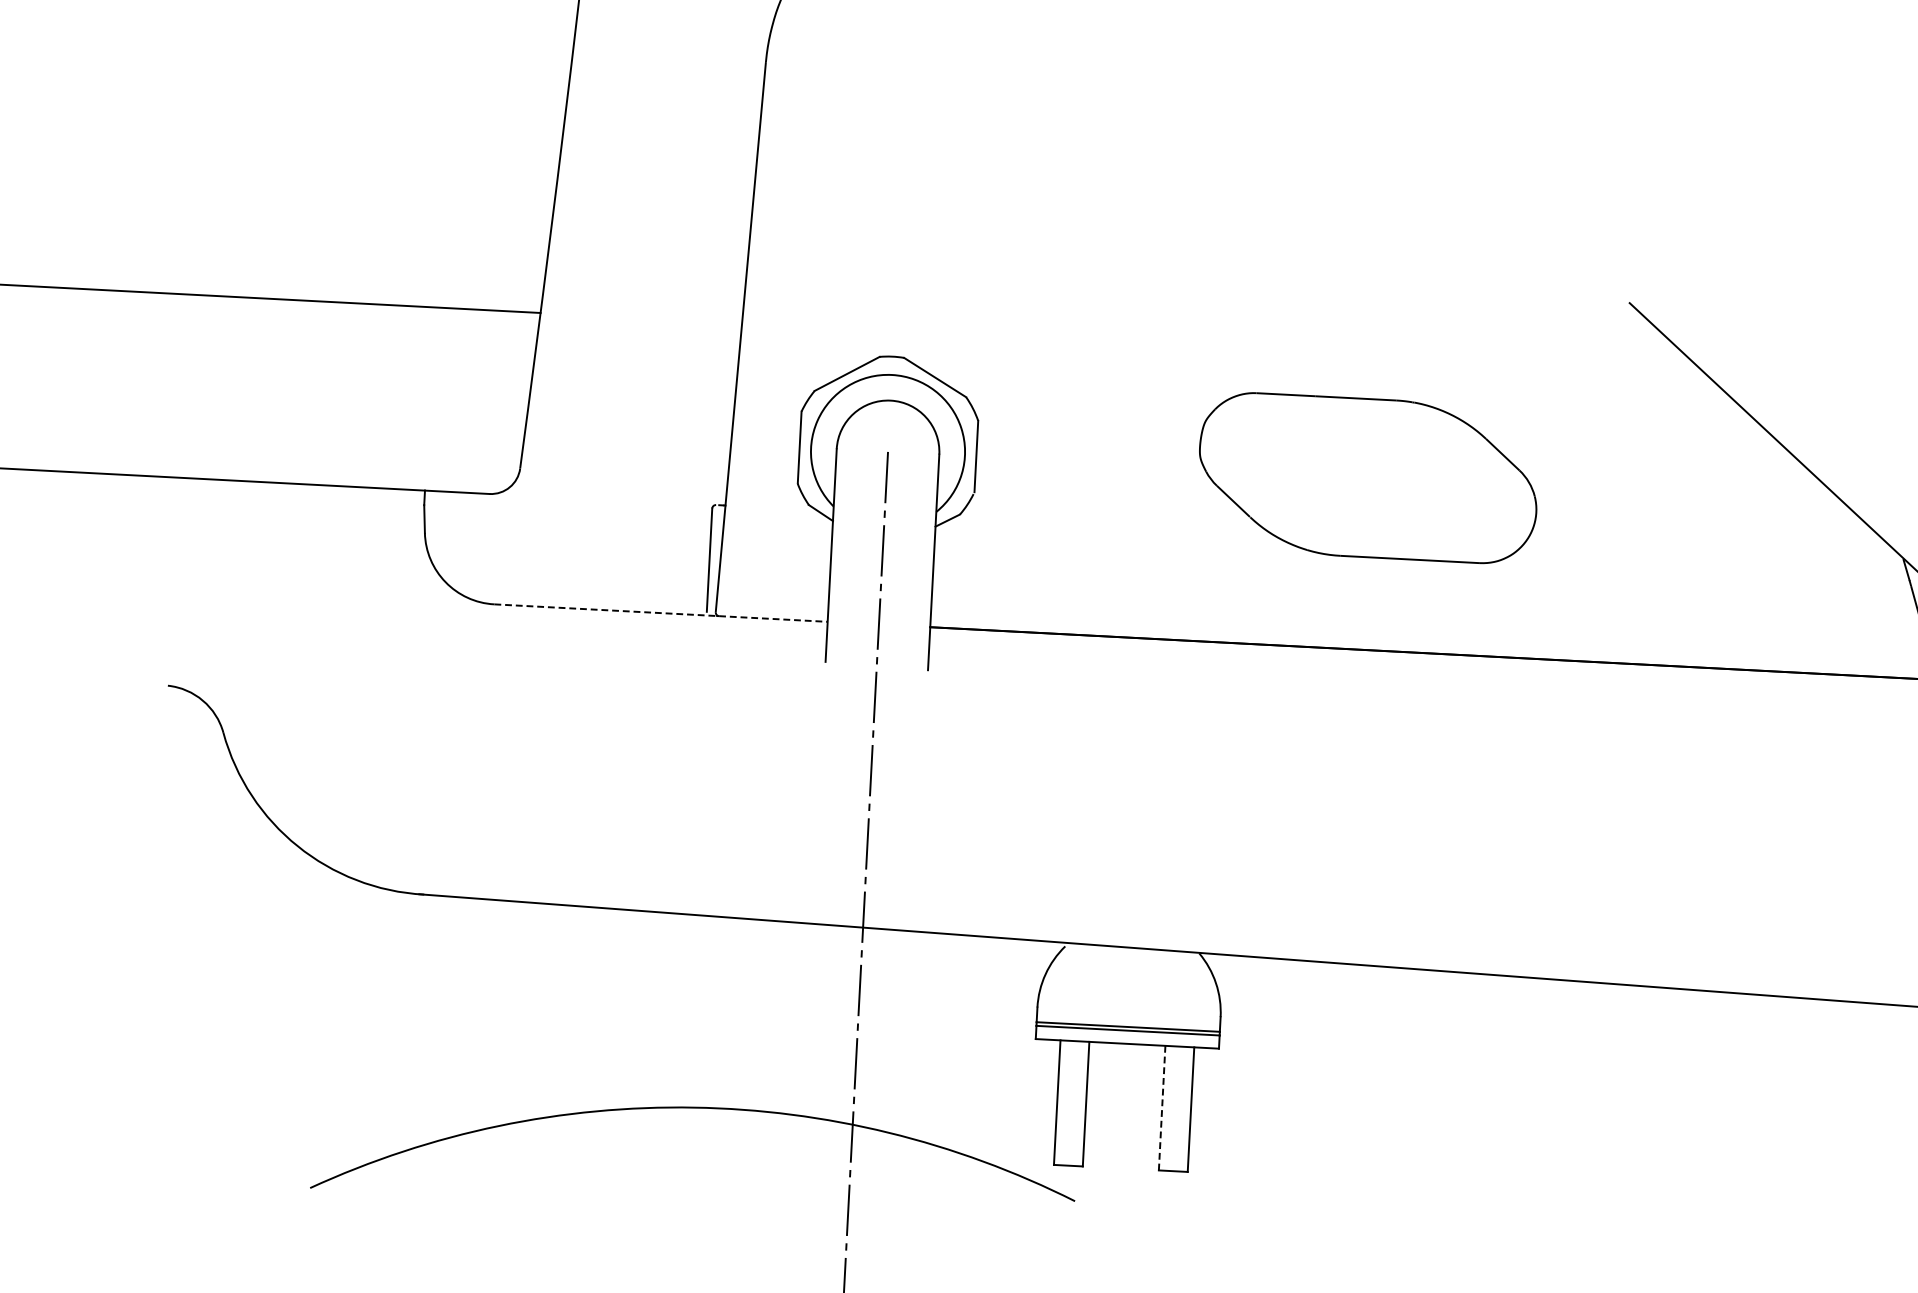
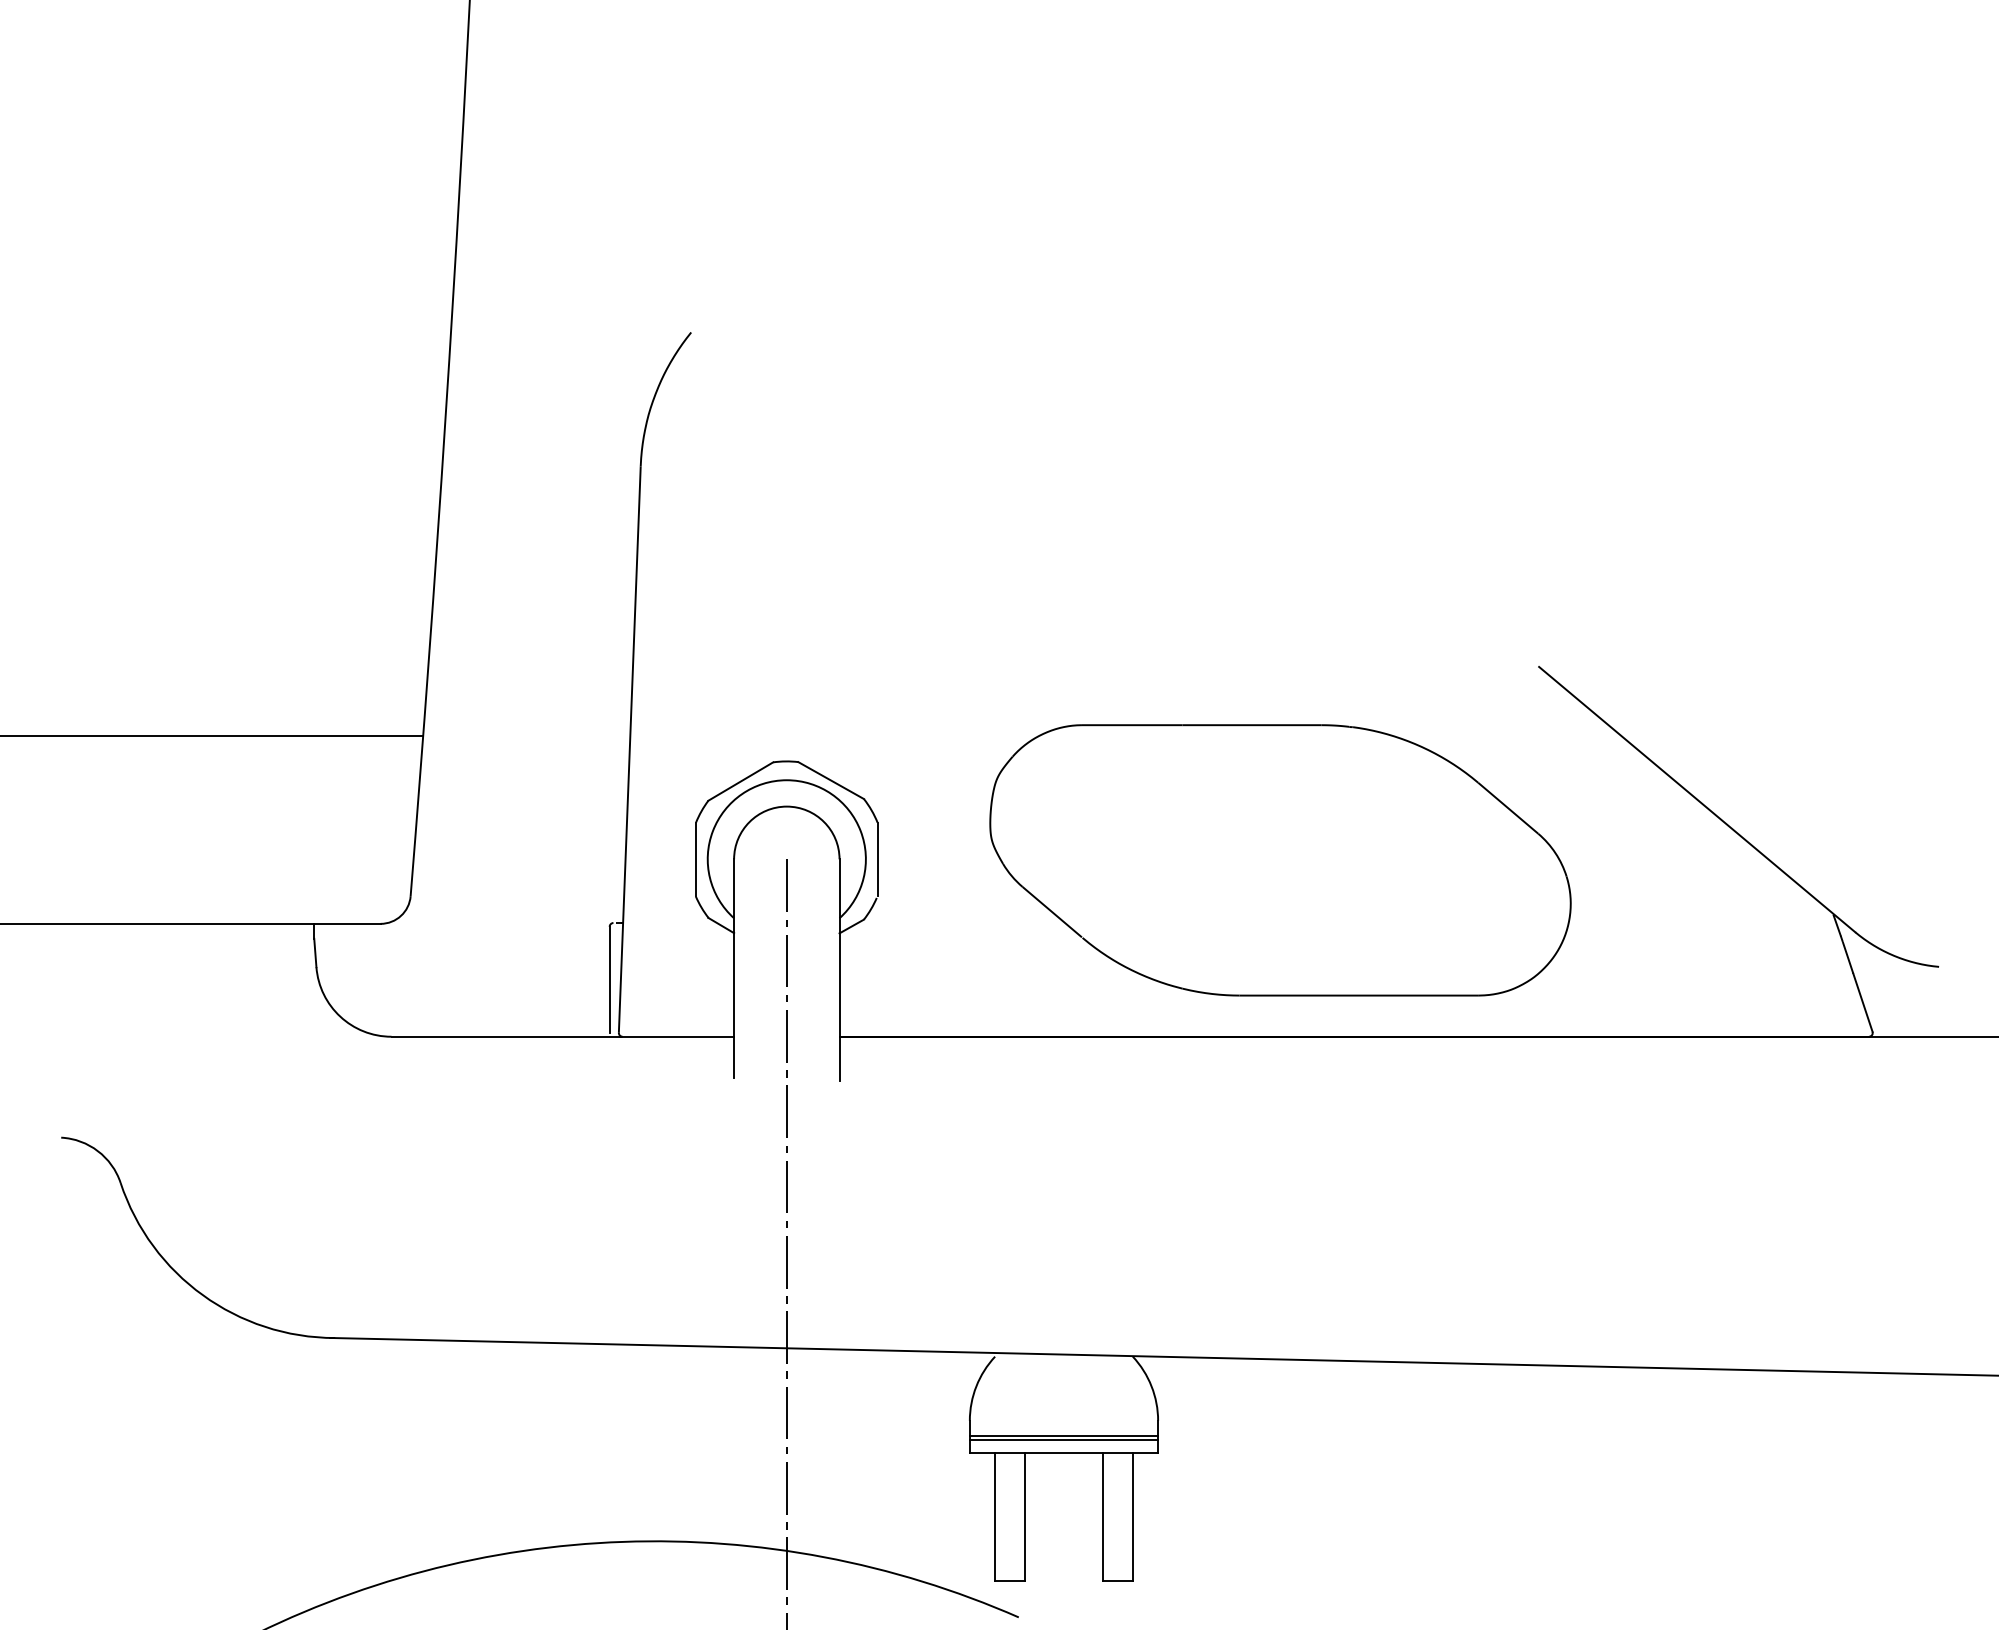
part: (1368, 478) -> (1280, 860), size x1.67
line: (661, 612) -> (563, 1036), dashed -> solid
line: (1162, 1107) -> (1103, 1516), dashed -> solid

